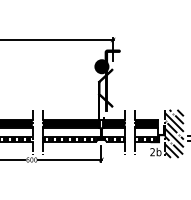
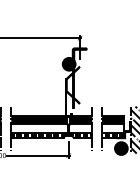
fill: (154, 152) -> (120, 148), added

